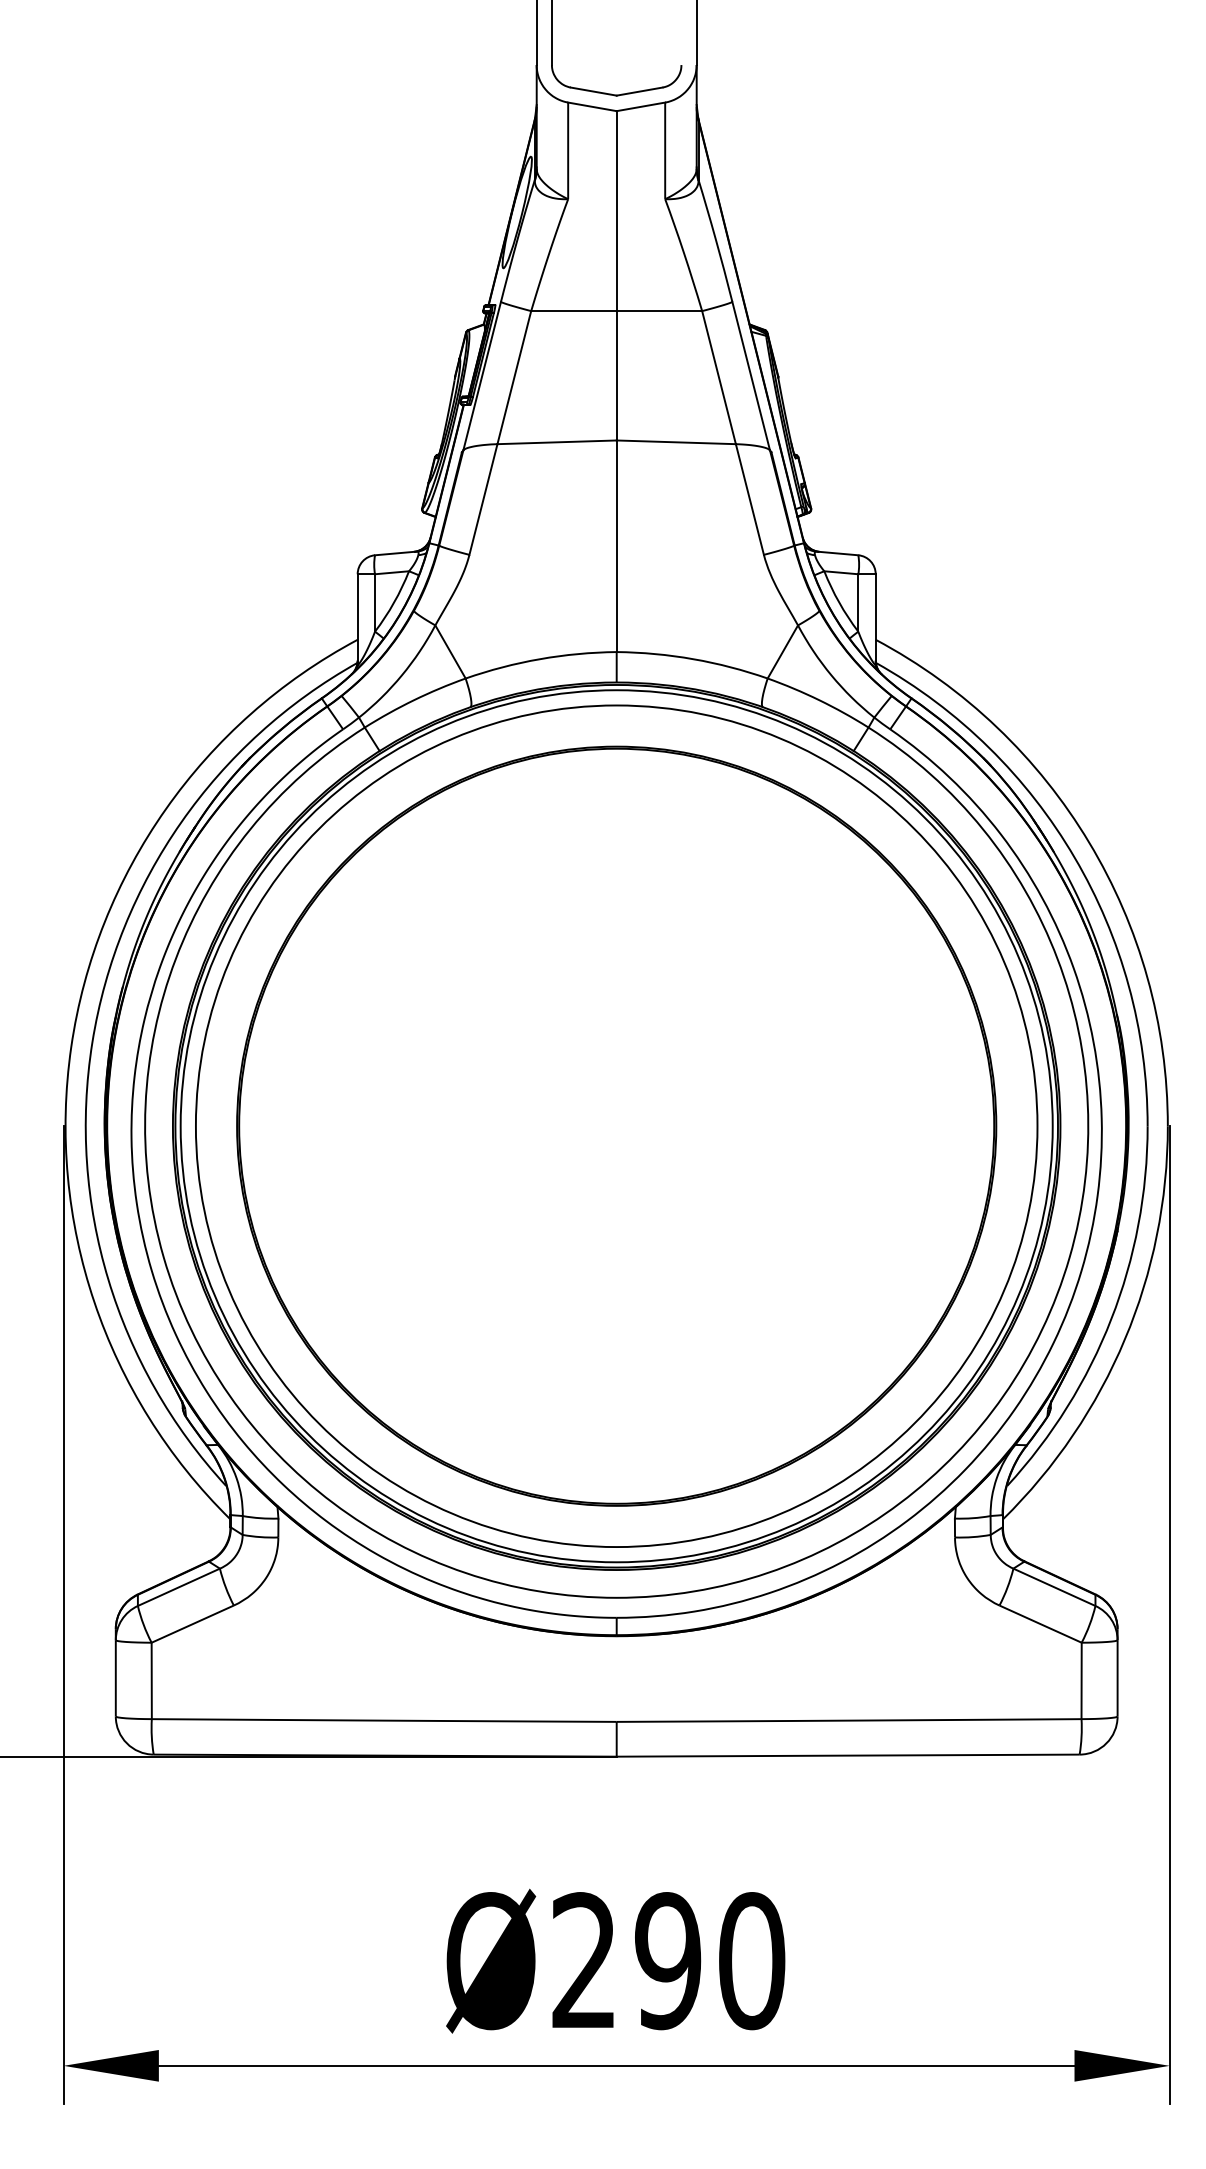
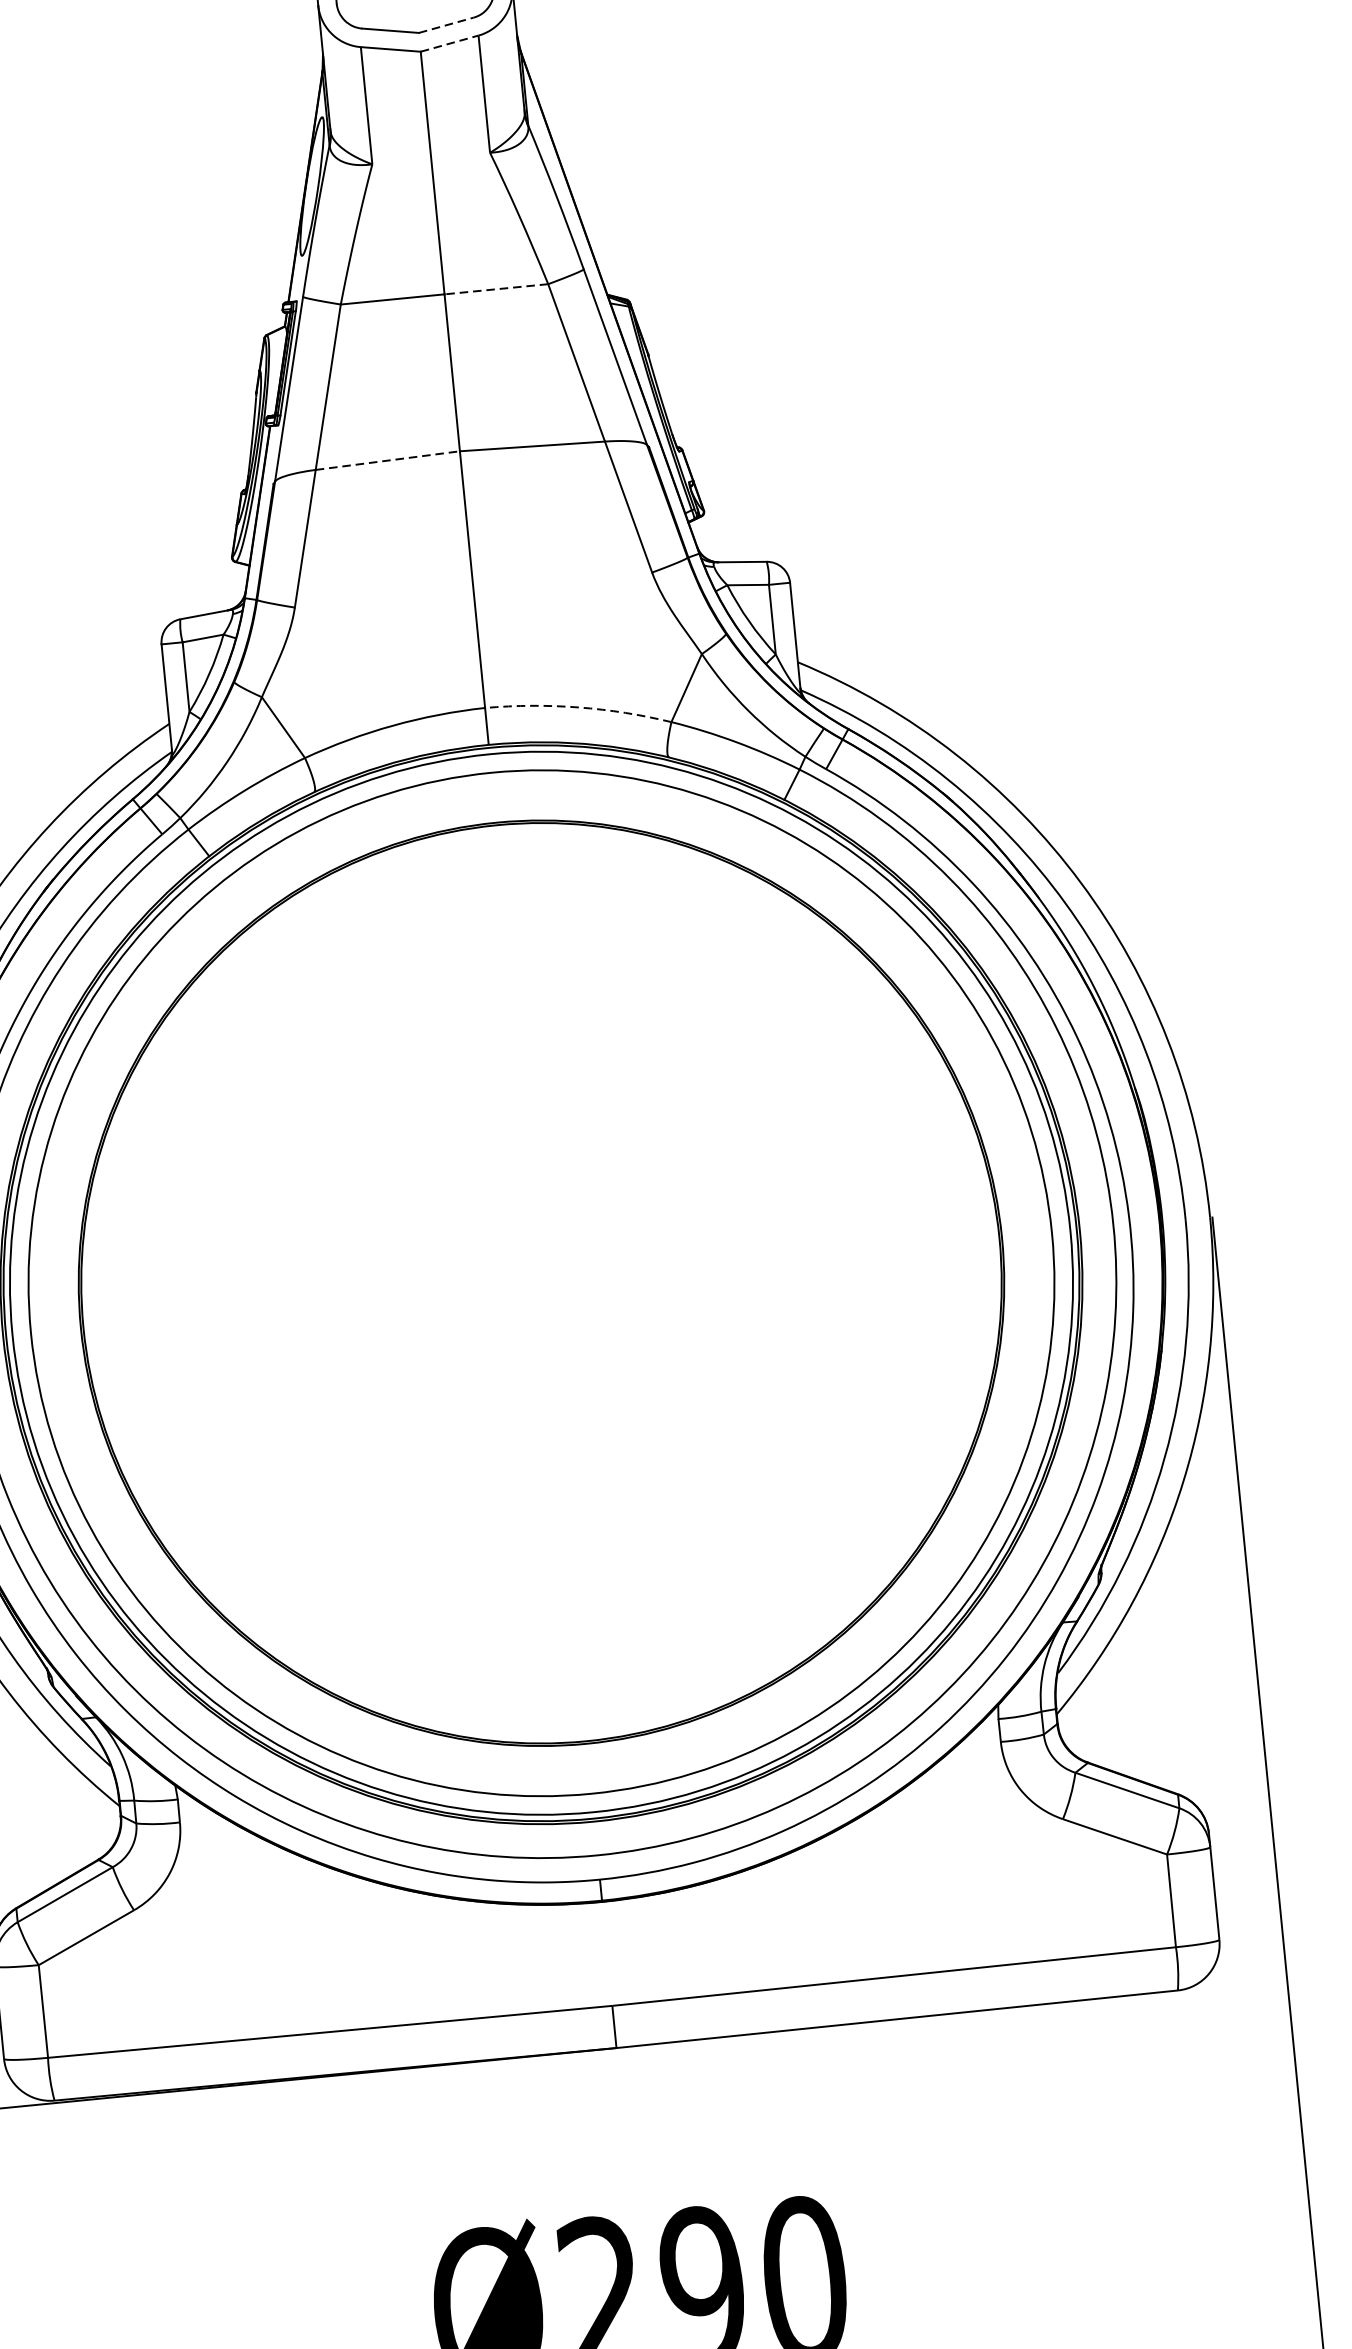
line: (640, 91) -> (447, 25), solid -> dashed
line: (640, 106) -> (449, 43), solid -> dashed
line: (659, 311) -> (496, 289), solid -> dashed
line: (557, 442) -> (388, 460), solid -> dashed
arc: (693, 659) -> (579, 707), solid -> dashed

